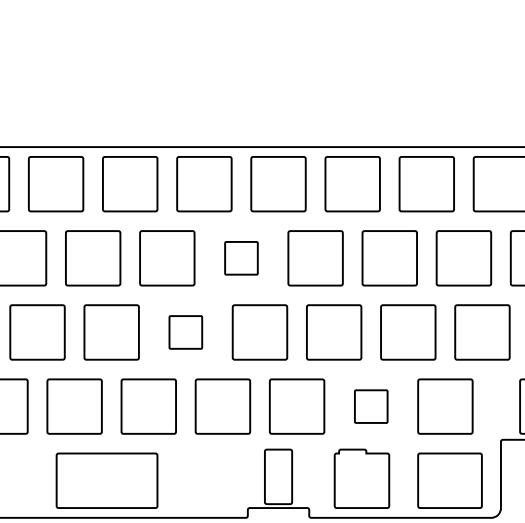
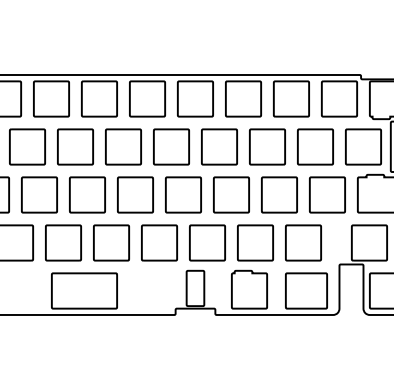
part: (241, 257) -> (171, 146), size x1.67
part: (185, 331) -> (135, 194), size x1.67
part: (371, 405) -> (255, 242), size x1.67

